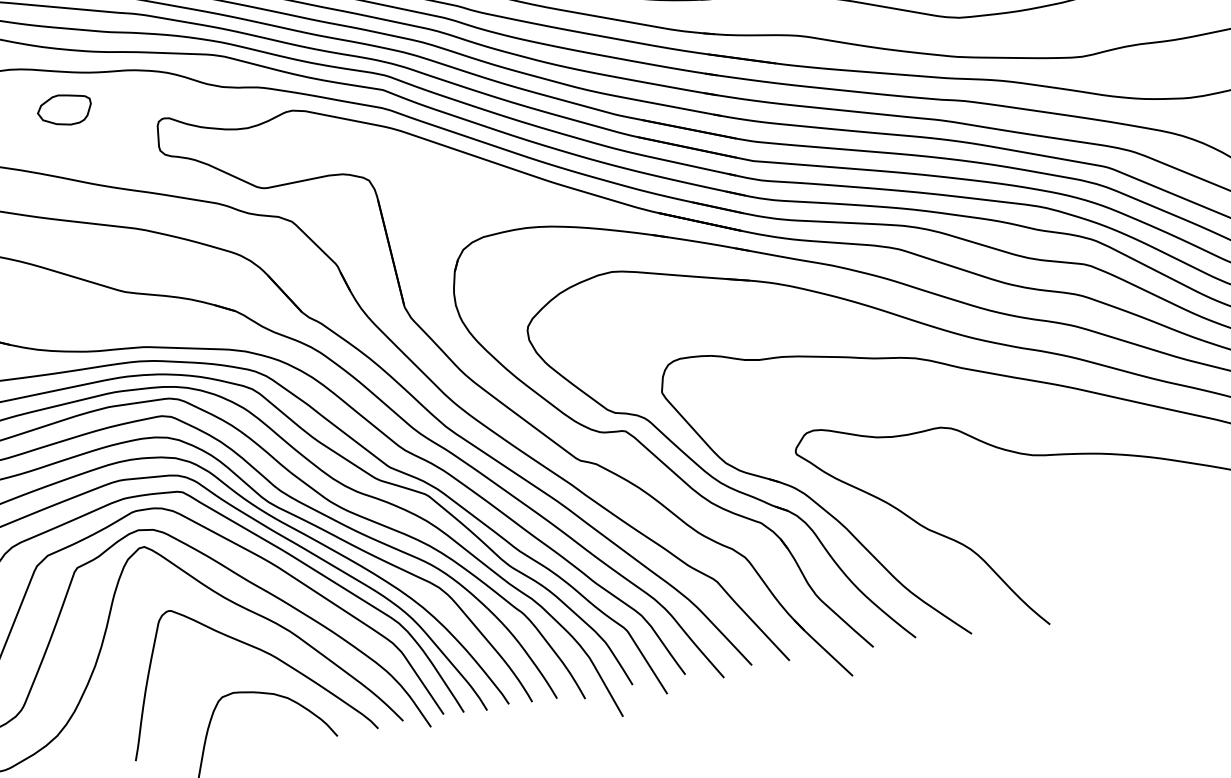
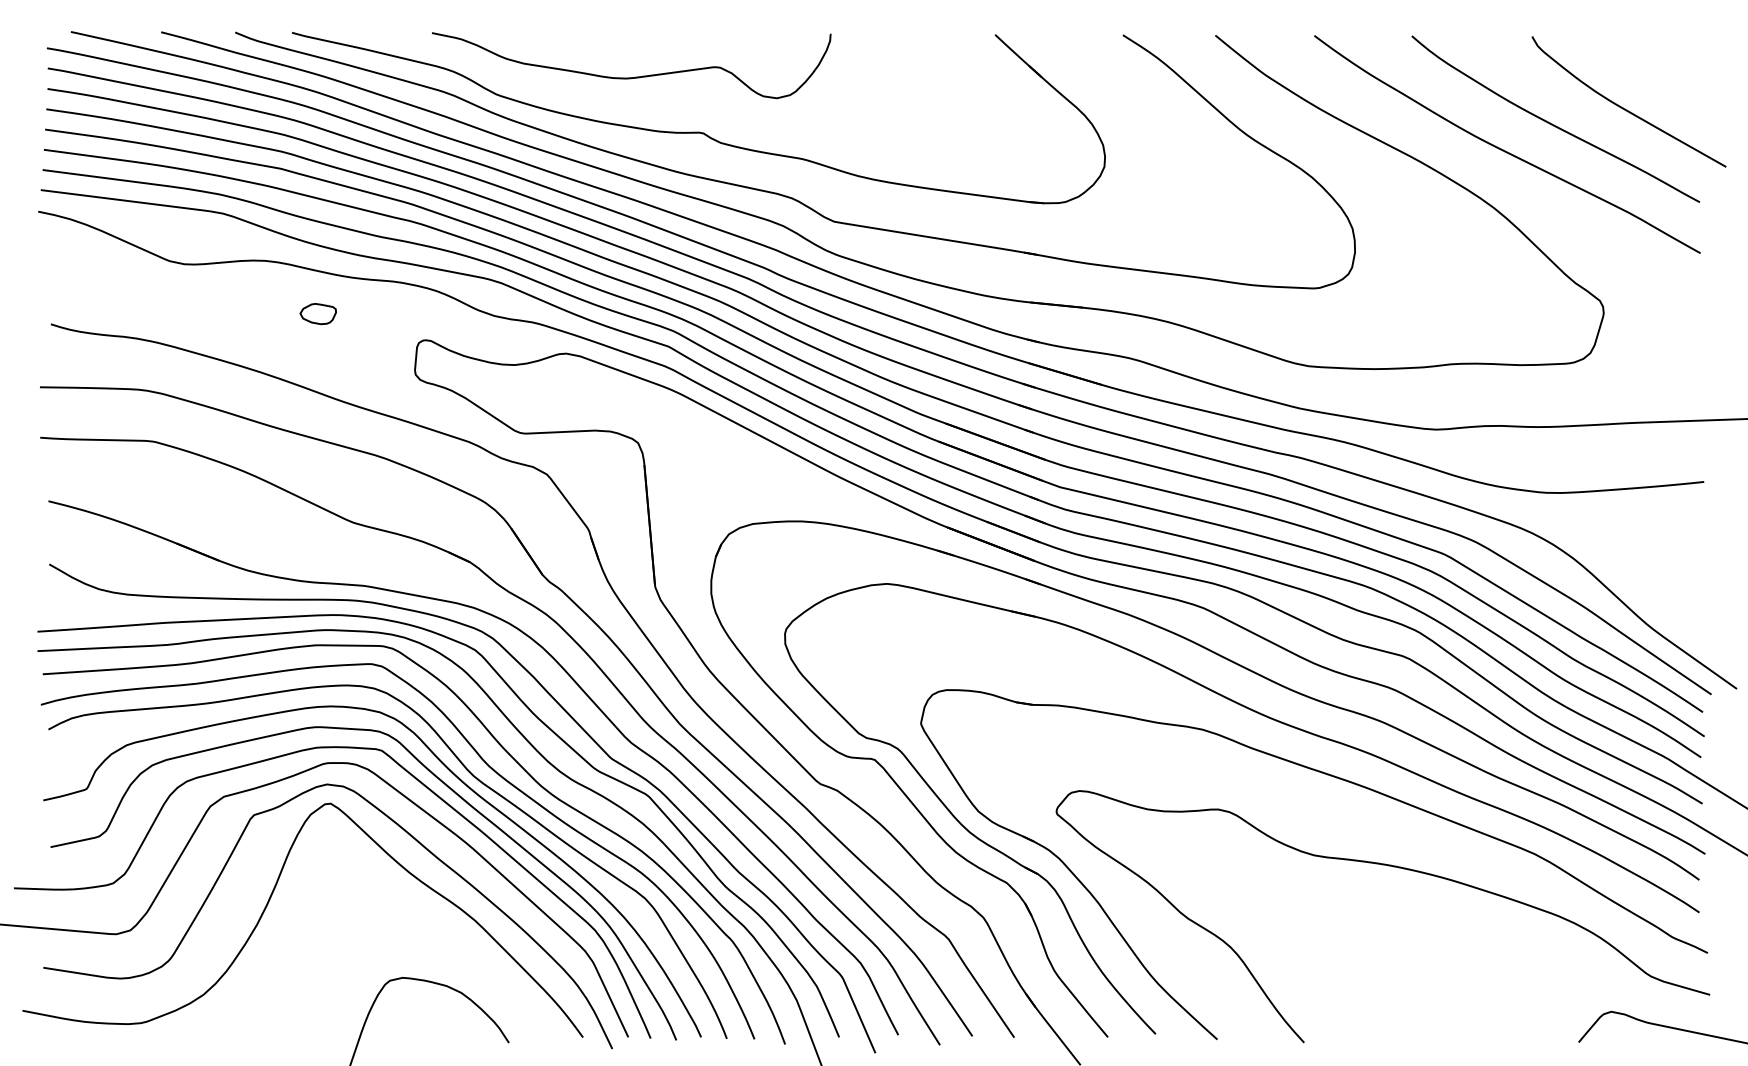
part: (63, 109) -> (317, 313), size x0.6
curve: (253, 648) -> (432, 932), removed

